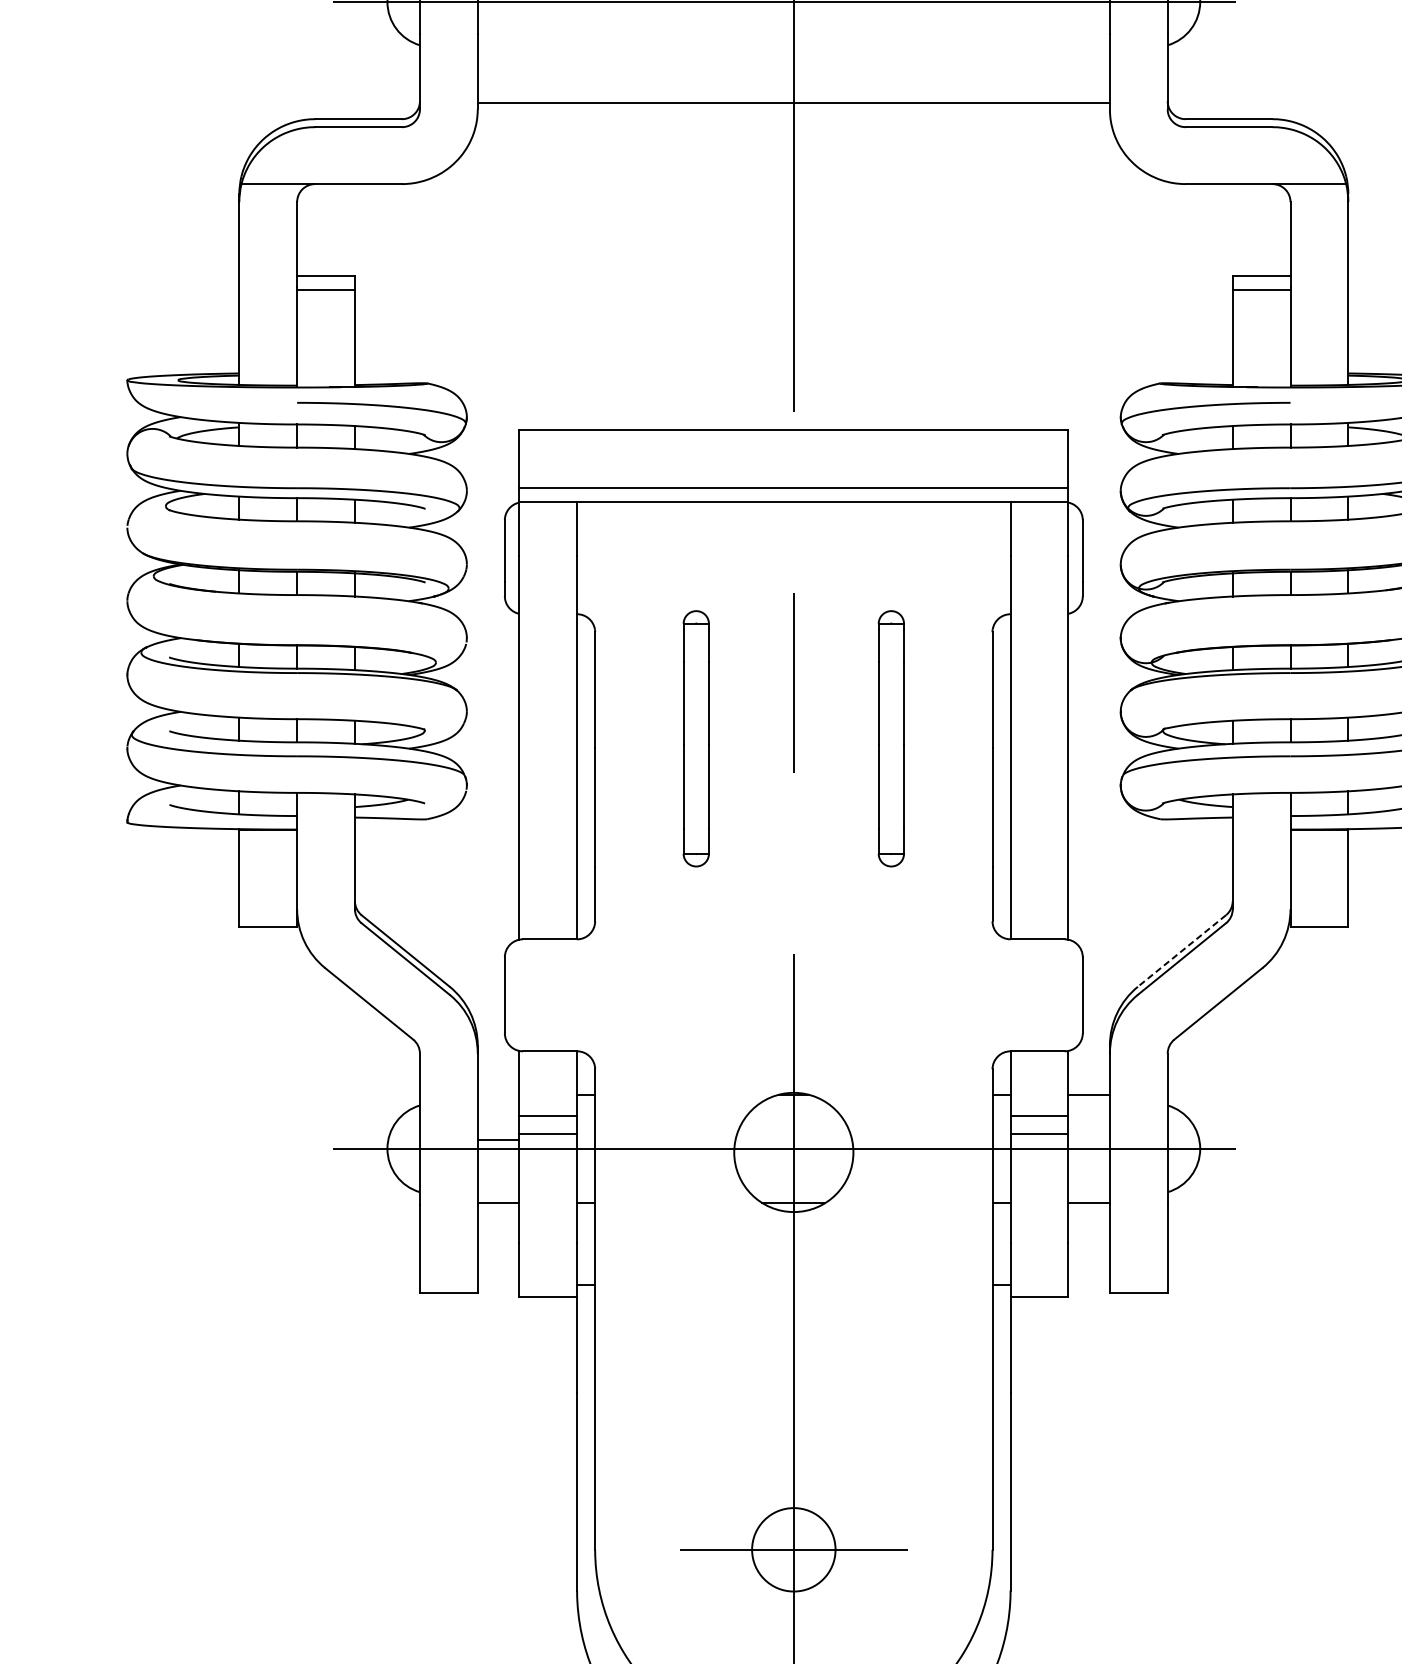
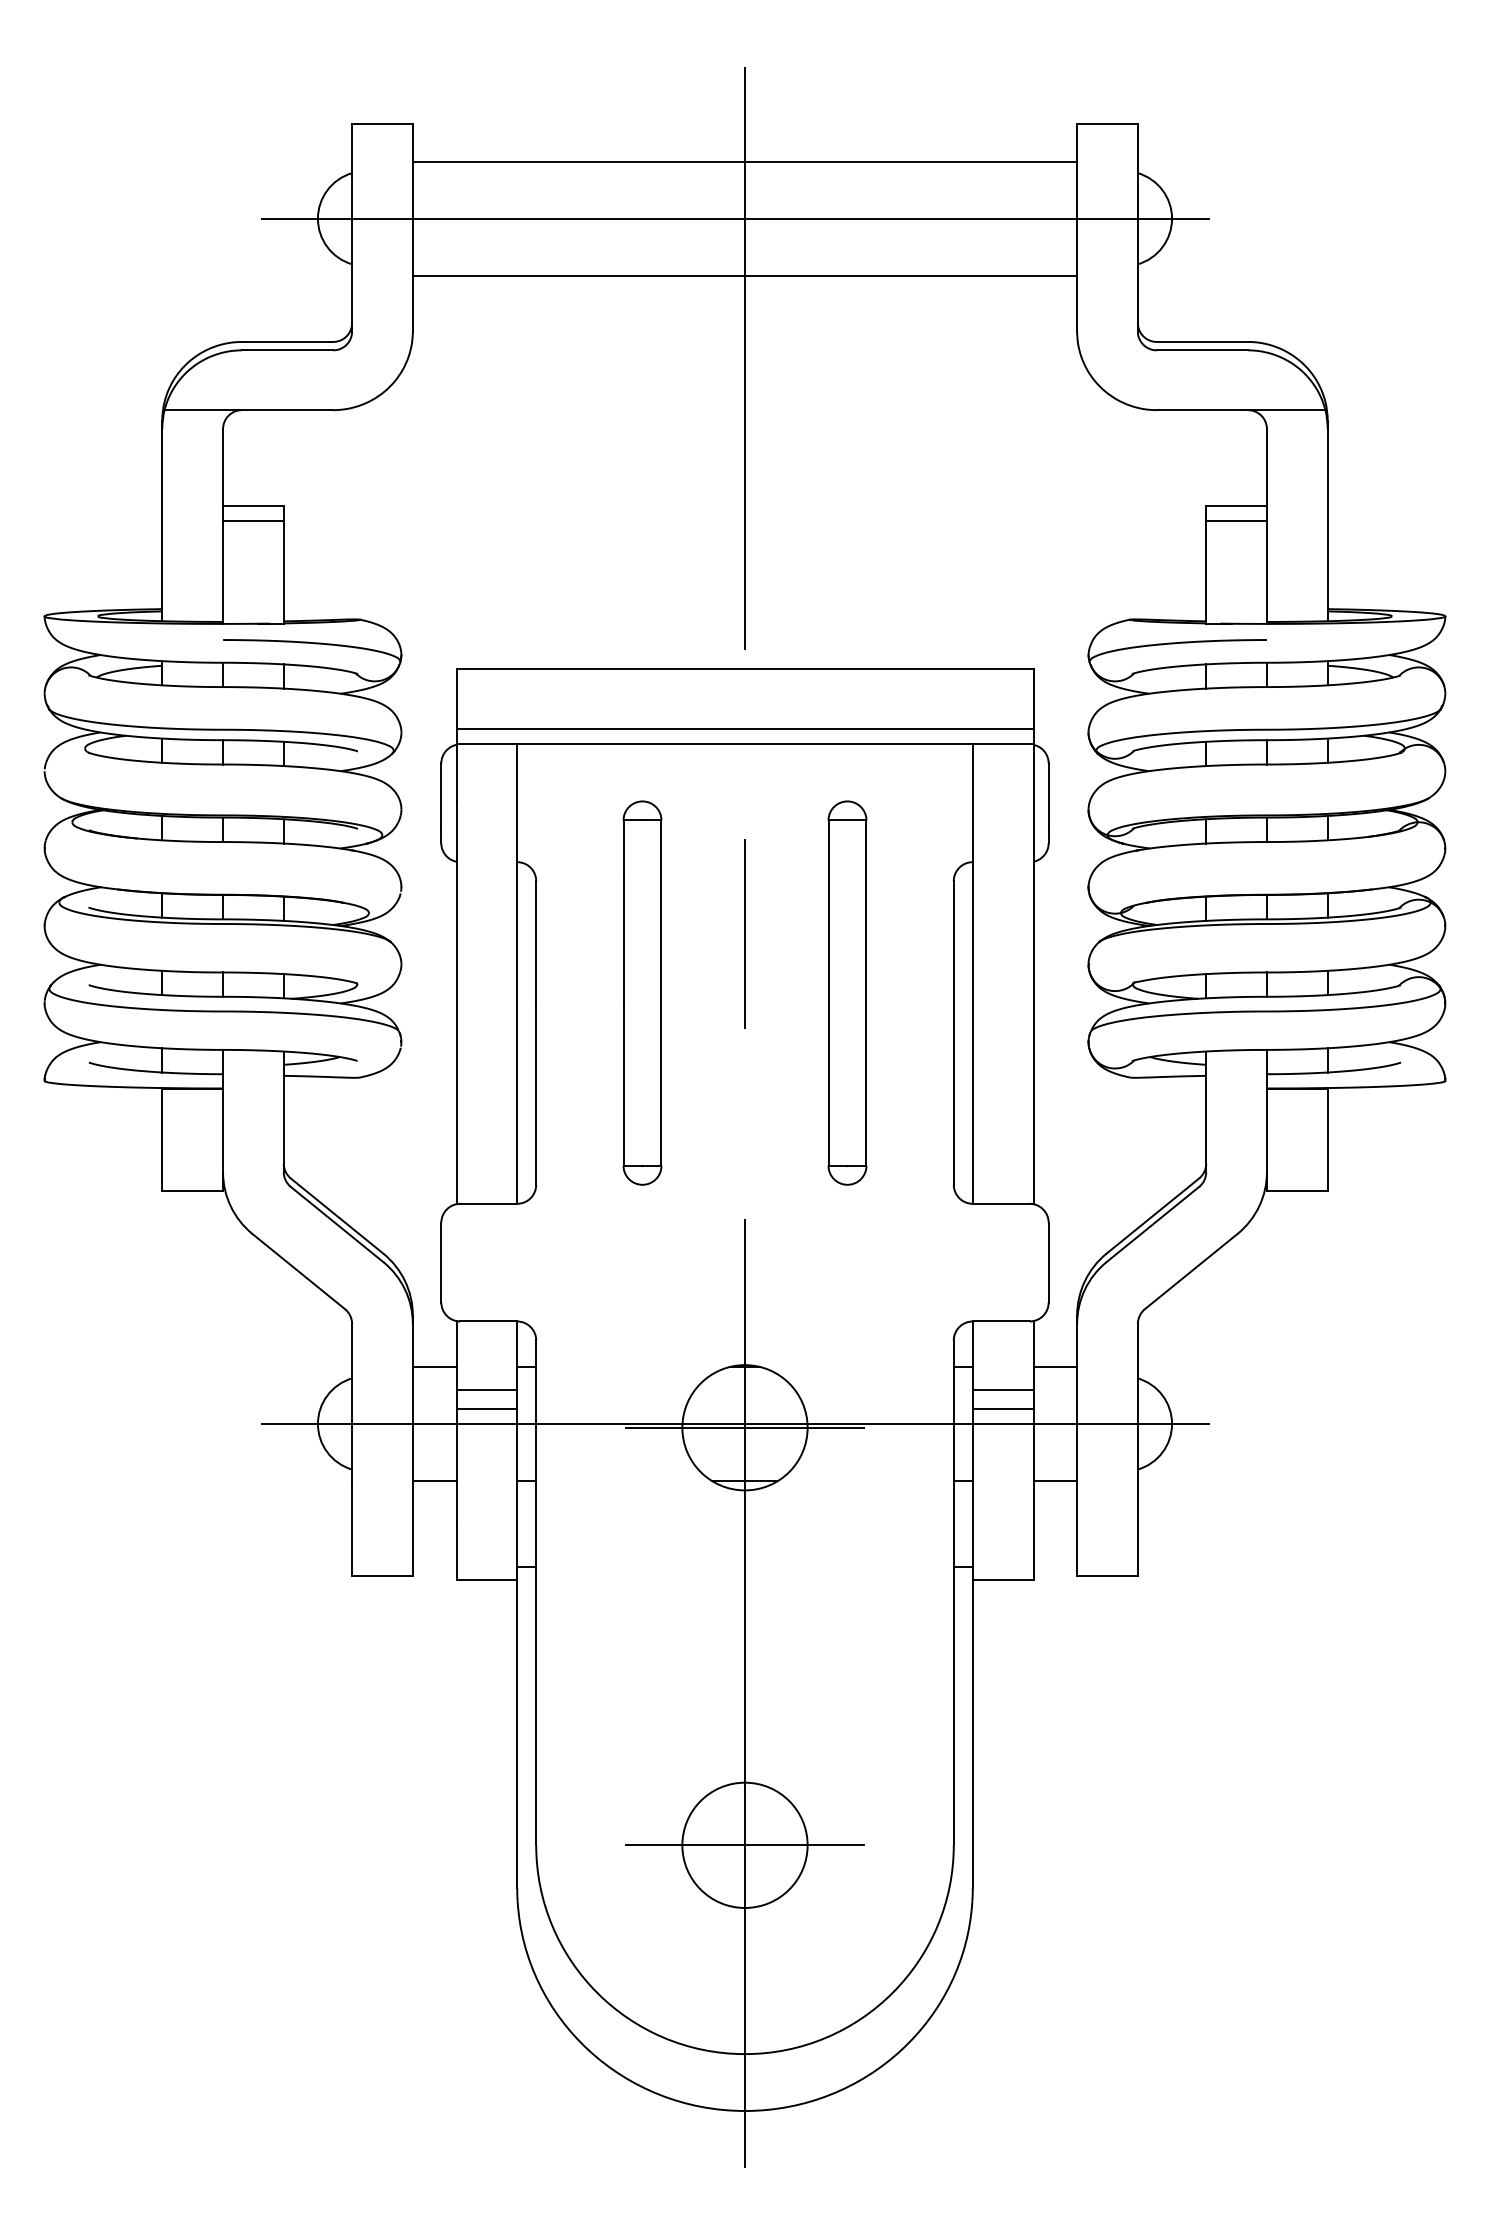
line: (793, 102) -> (744, 275), moved
part: (696, 738) -> (642, 992), size x1.43
part: (891, 738) -> (847, 992), size x1.43
line: (1181, 951) -> (1152, 1216), dashed -> solid
line: (498, 1140) -> (434, 1367), moved
line: (793, 1152) -> (744, 1427), added
circle: (793, 1549) -> (744, 1844), size x1.43

